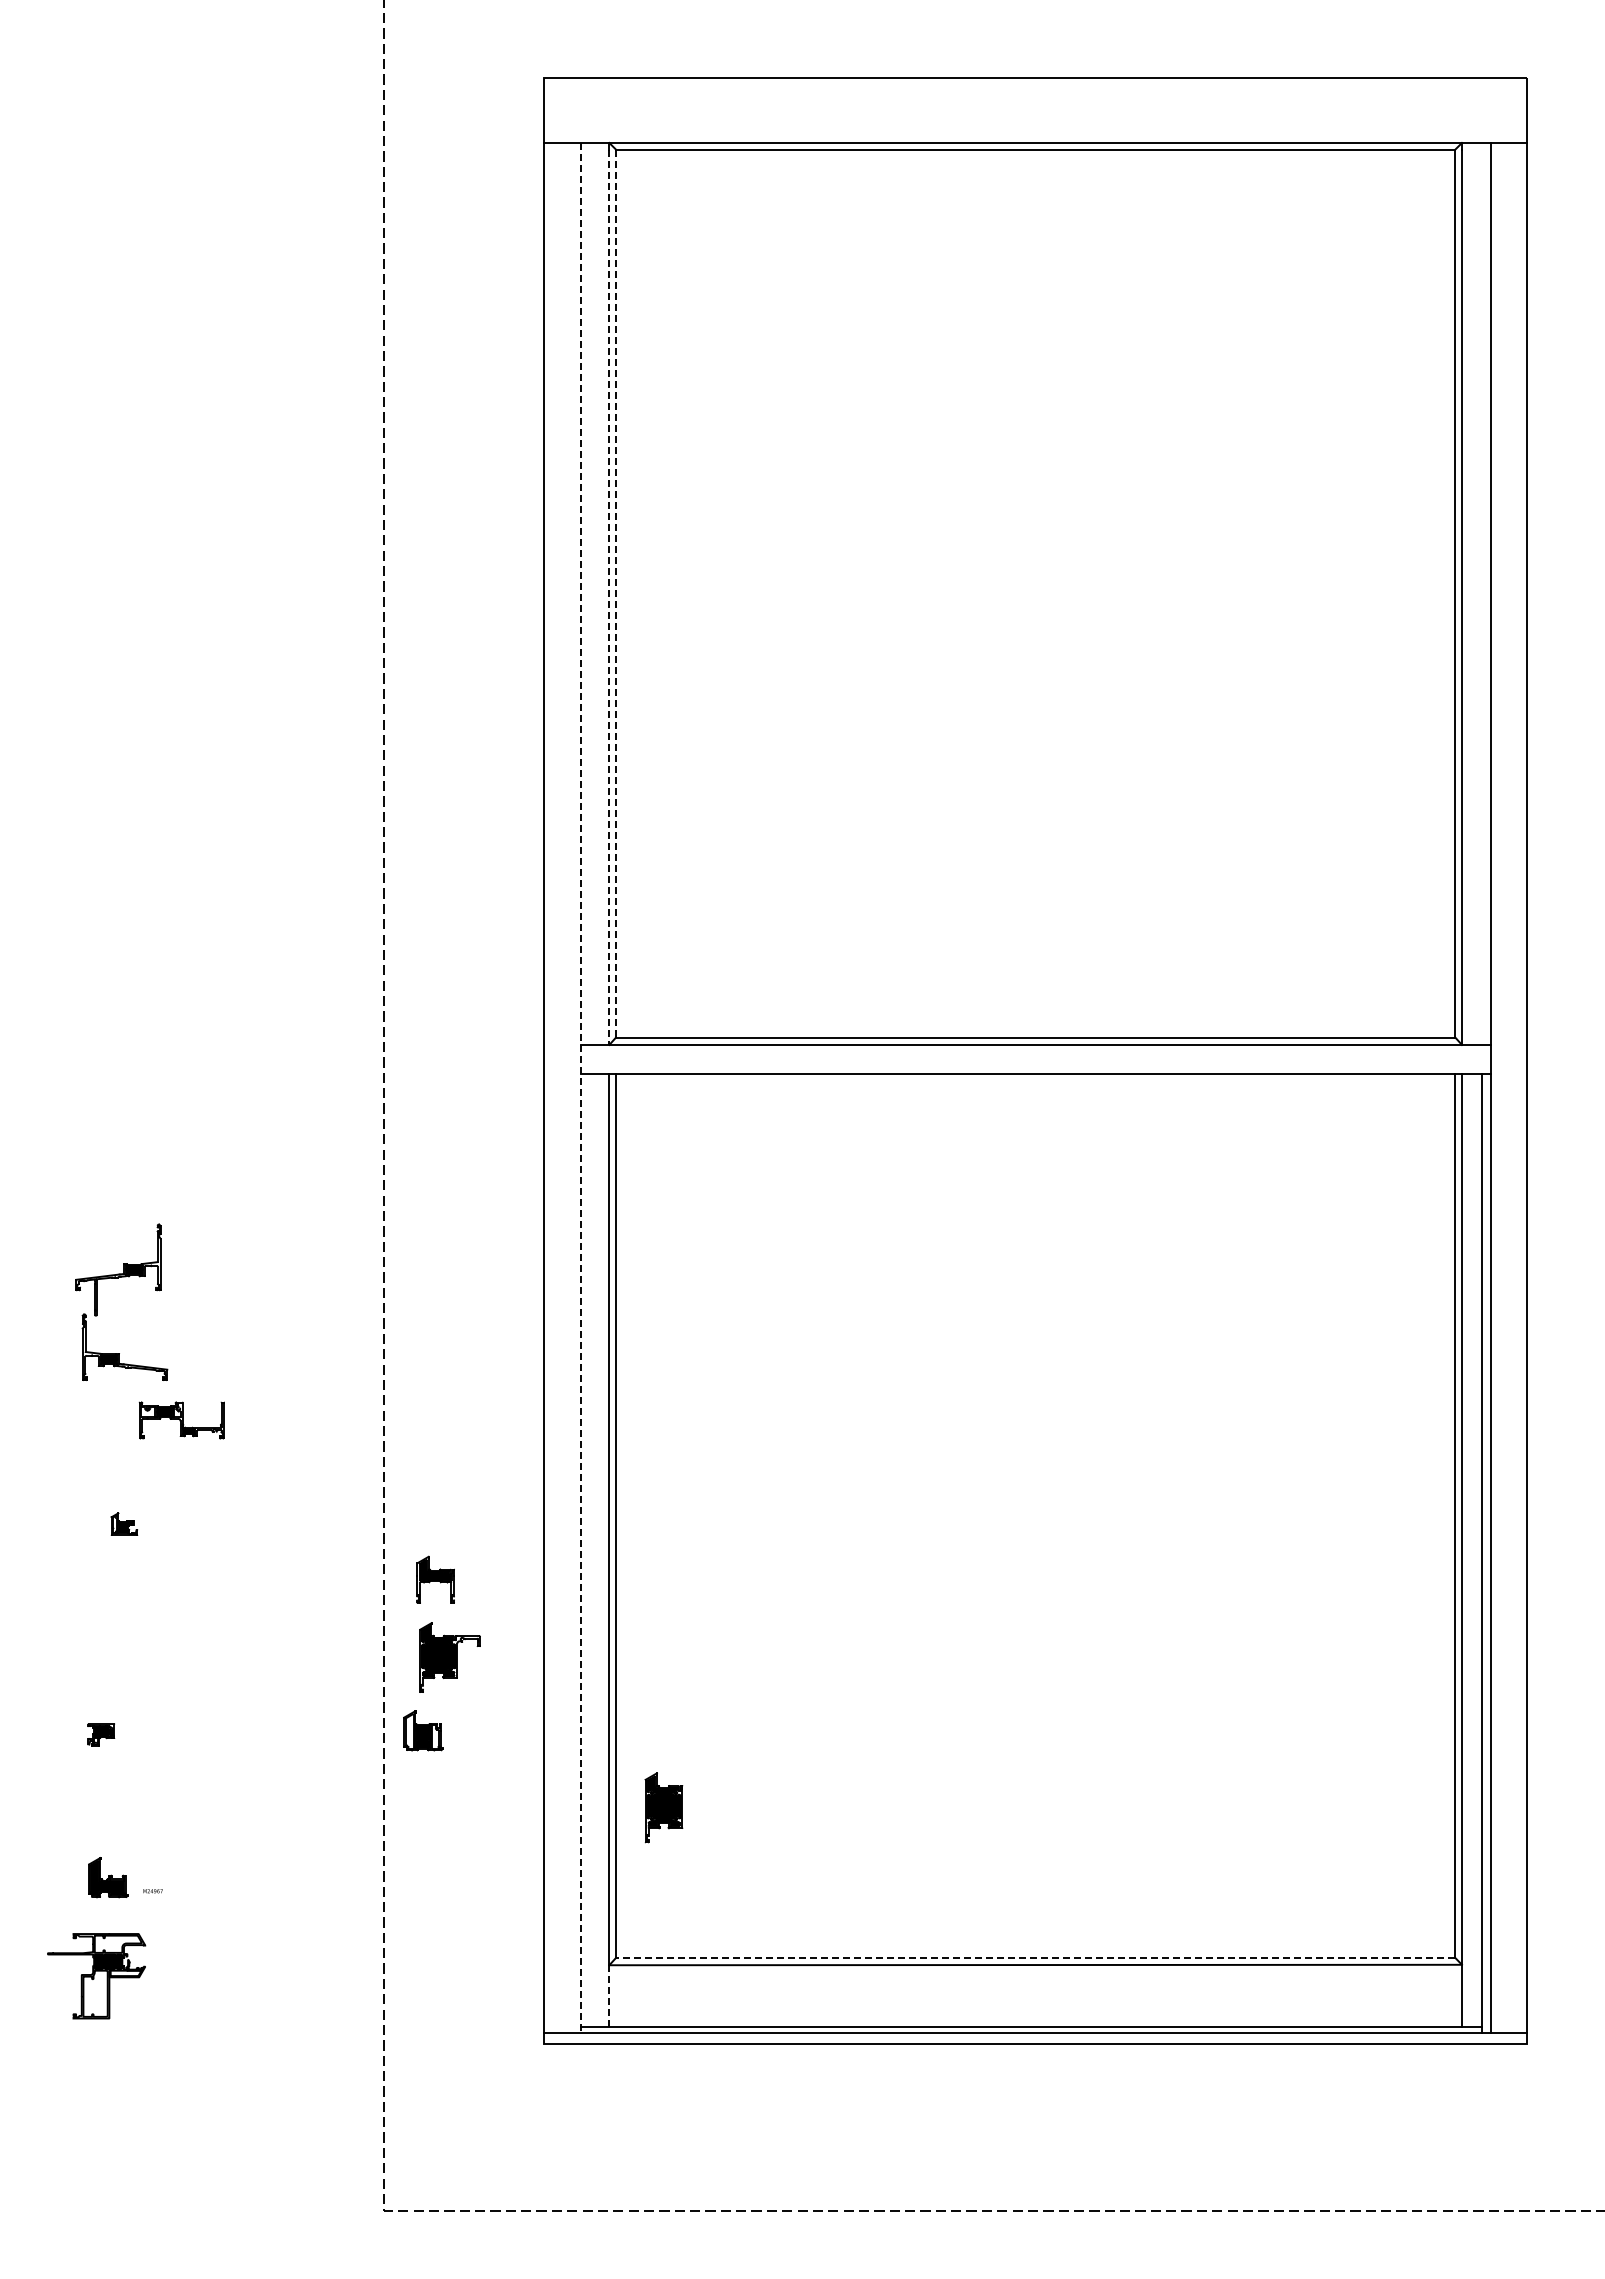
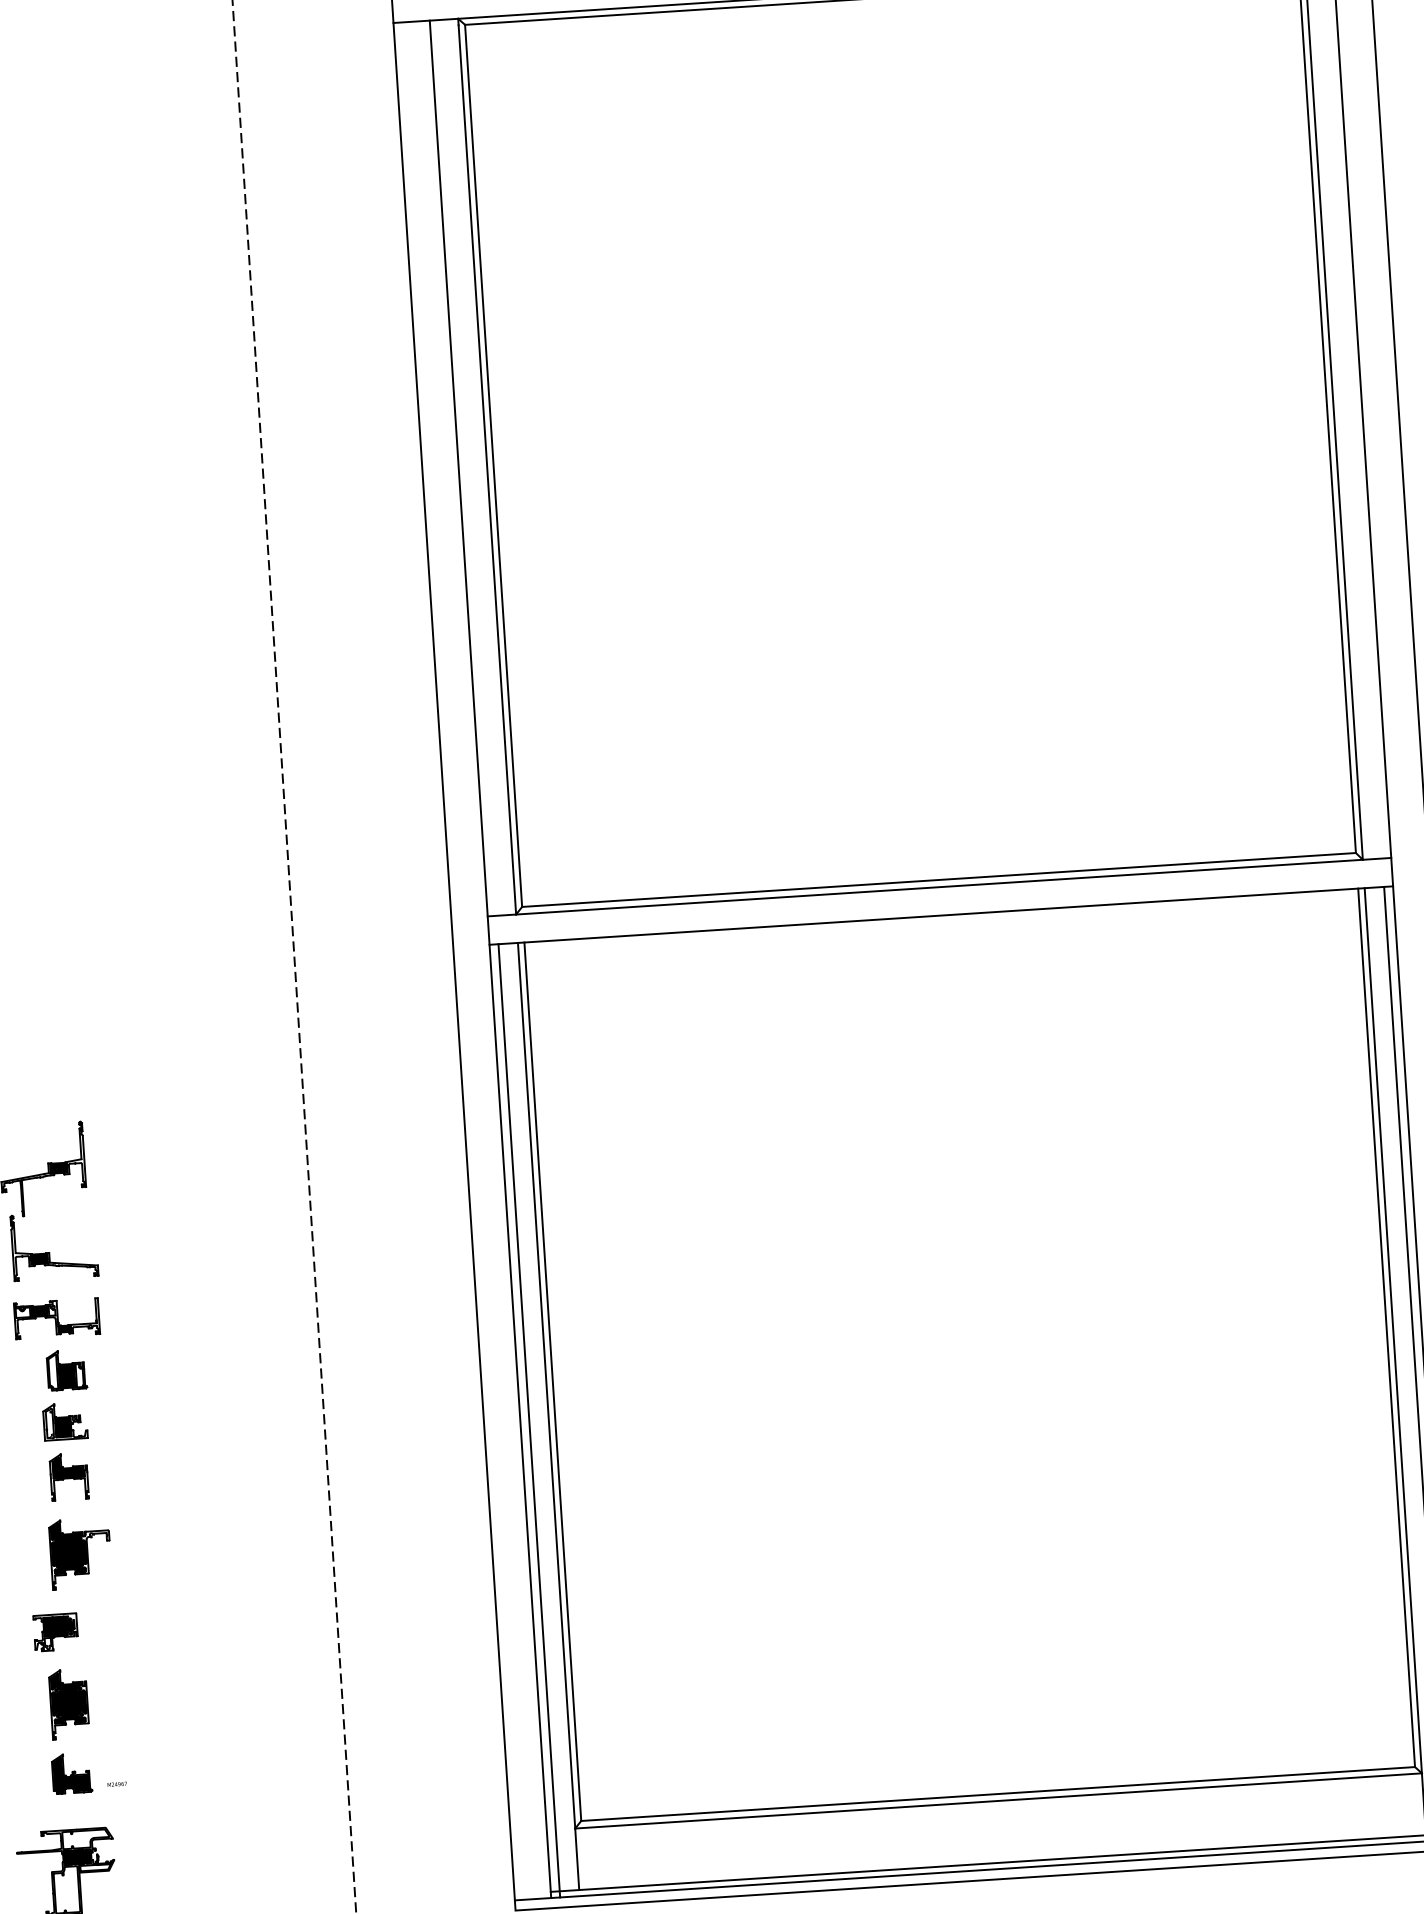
line: (615, 594) -> (493, 466), dashed -> solid
line: (609, 597) -> (487, 470), dashed -> solid
line: (580, 1088) -> (490, 959), dashed -> solid
part: (181, 1420) -> (56, 1318), moved
part: (124, 1523) -> (65, 1420), size x1.67
line: (589, 1553) -> (529, 1420), added
part: (435, 1579) -> (68, 1476), moved
part: (449, 1657) -> (79, 1553), moved
part: (423, 1730) -> (67, 1369), moved
part: (101, 1734) -> (56, 1631), size x1.67
part: (663, 1807) -> (68, 1703), moved
line: (1035, 1958) -> (997, 1794), dashed -> solid
line: (609, 1996) -> (577, 1859), dashed -> solid

